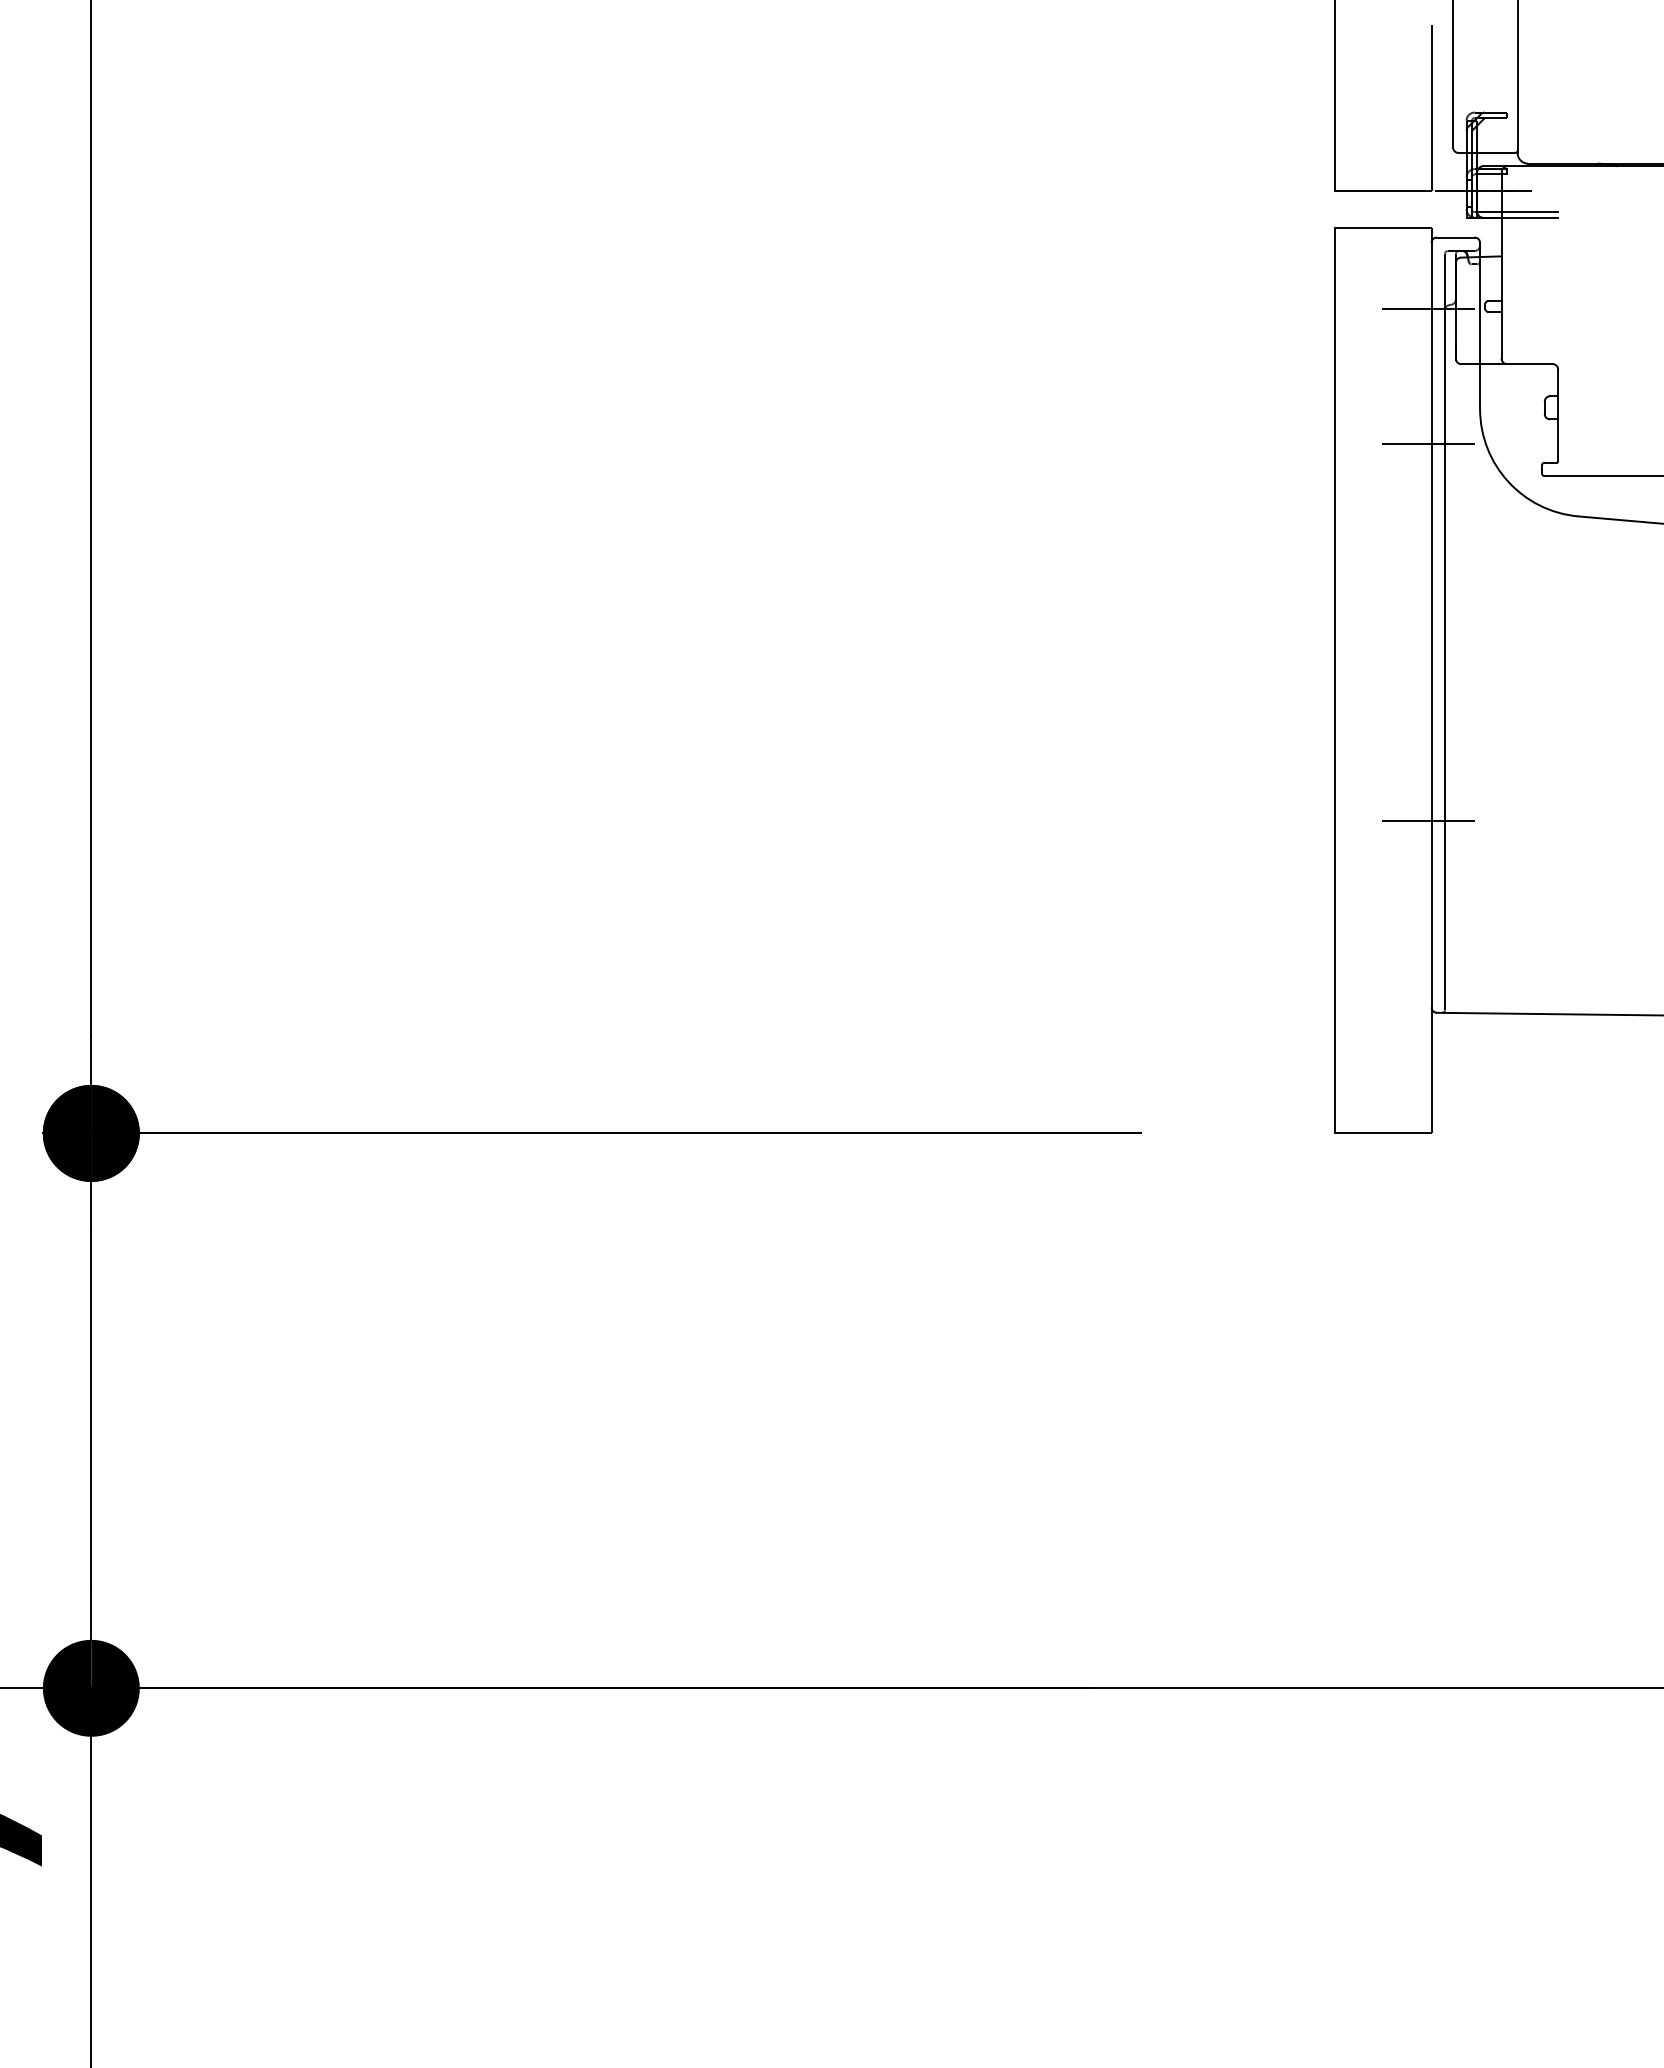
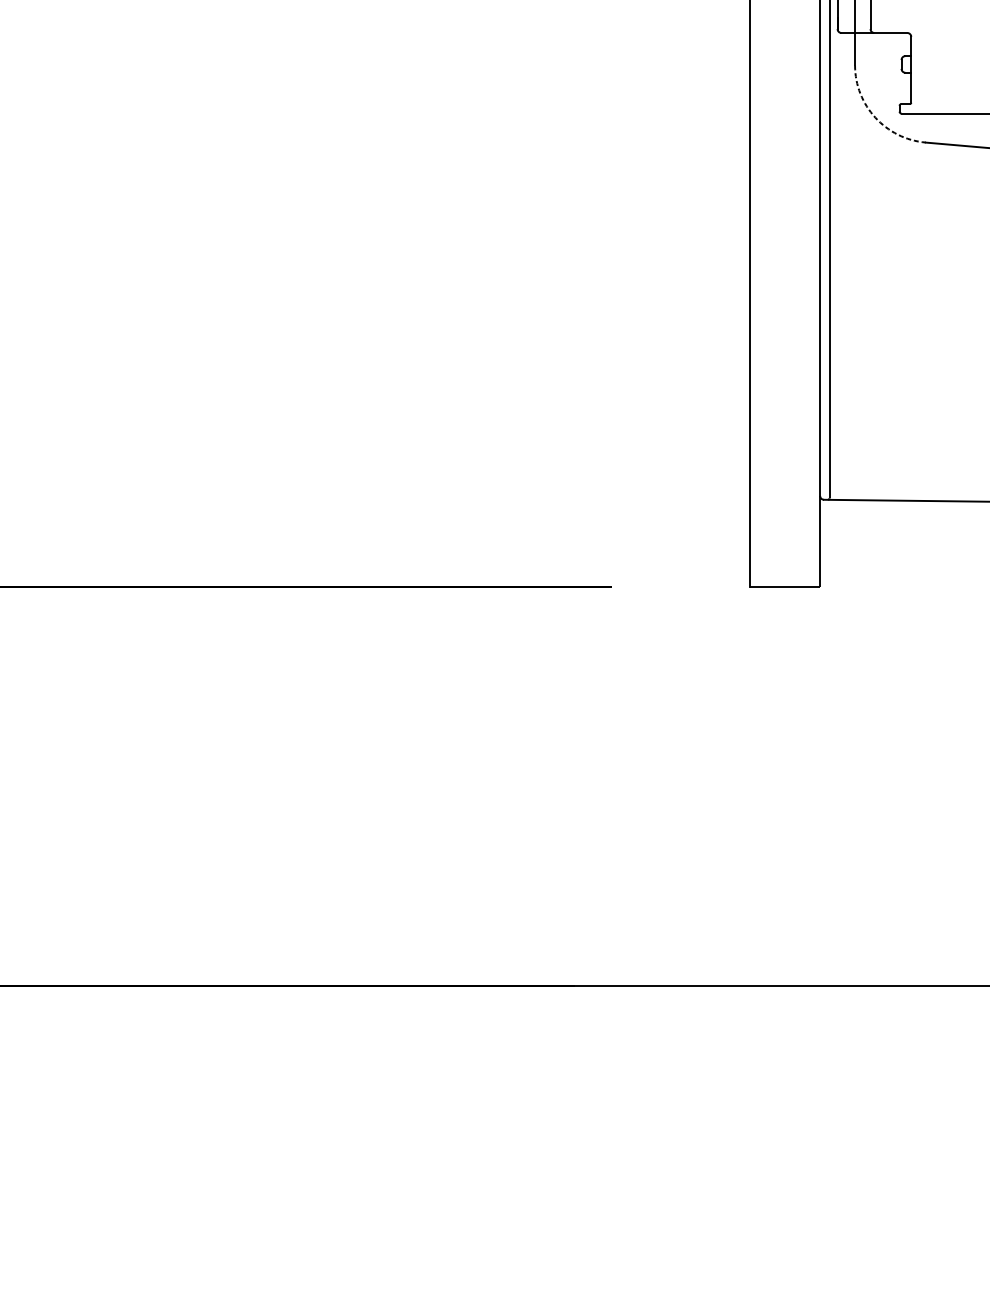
line: (1428, 443) -> (817, 90), removed
arc: (1508, 481) -> (875, 117), solid -> dashed
line: (1428, 820) -> (817, 361), removed

